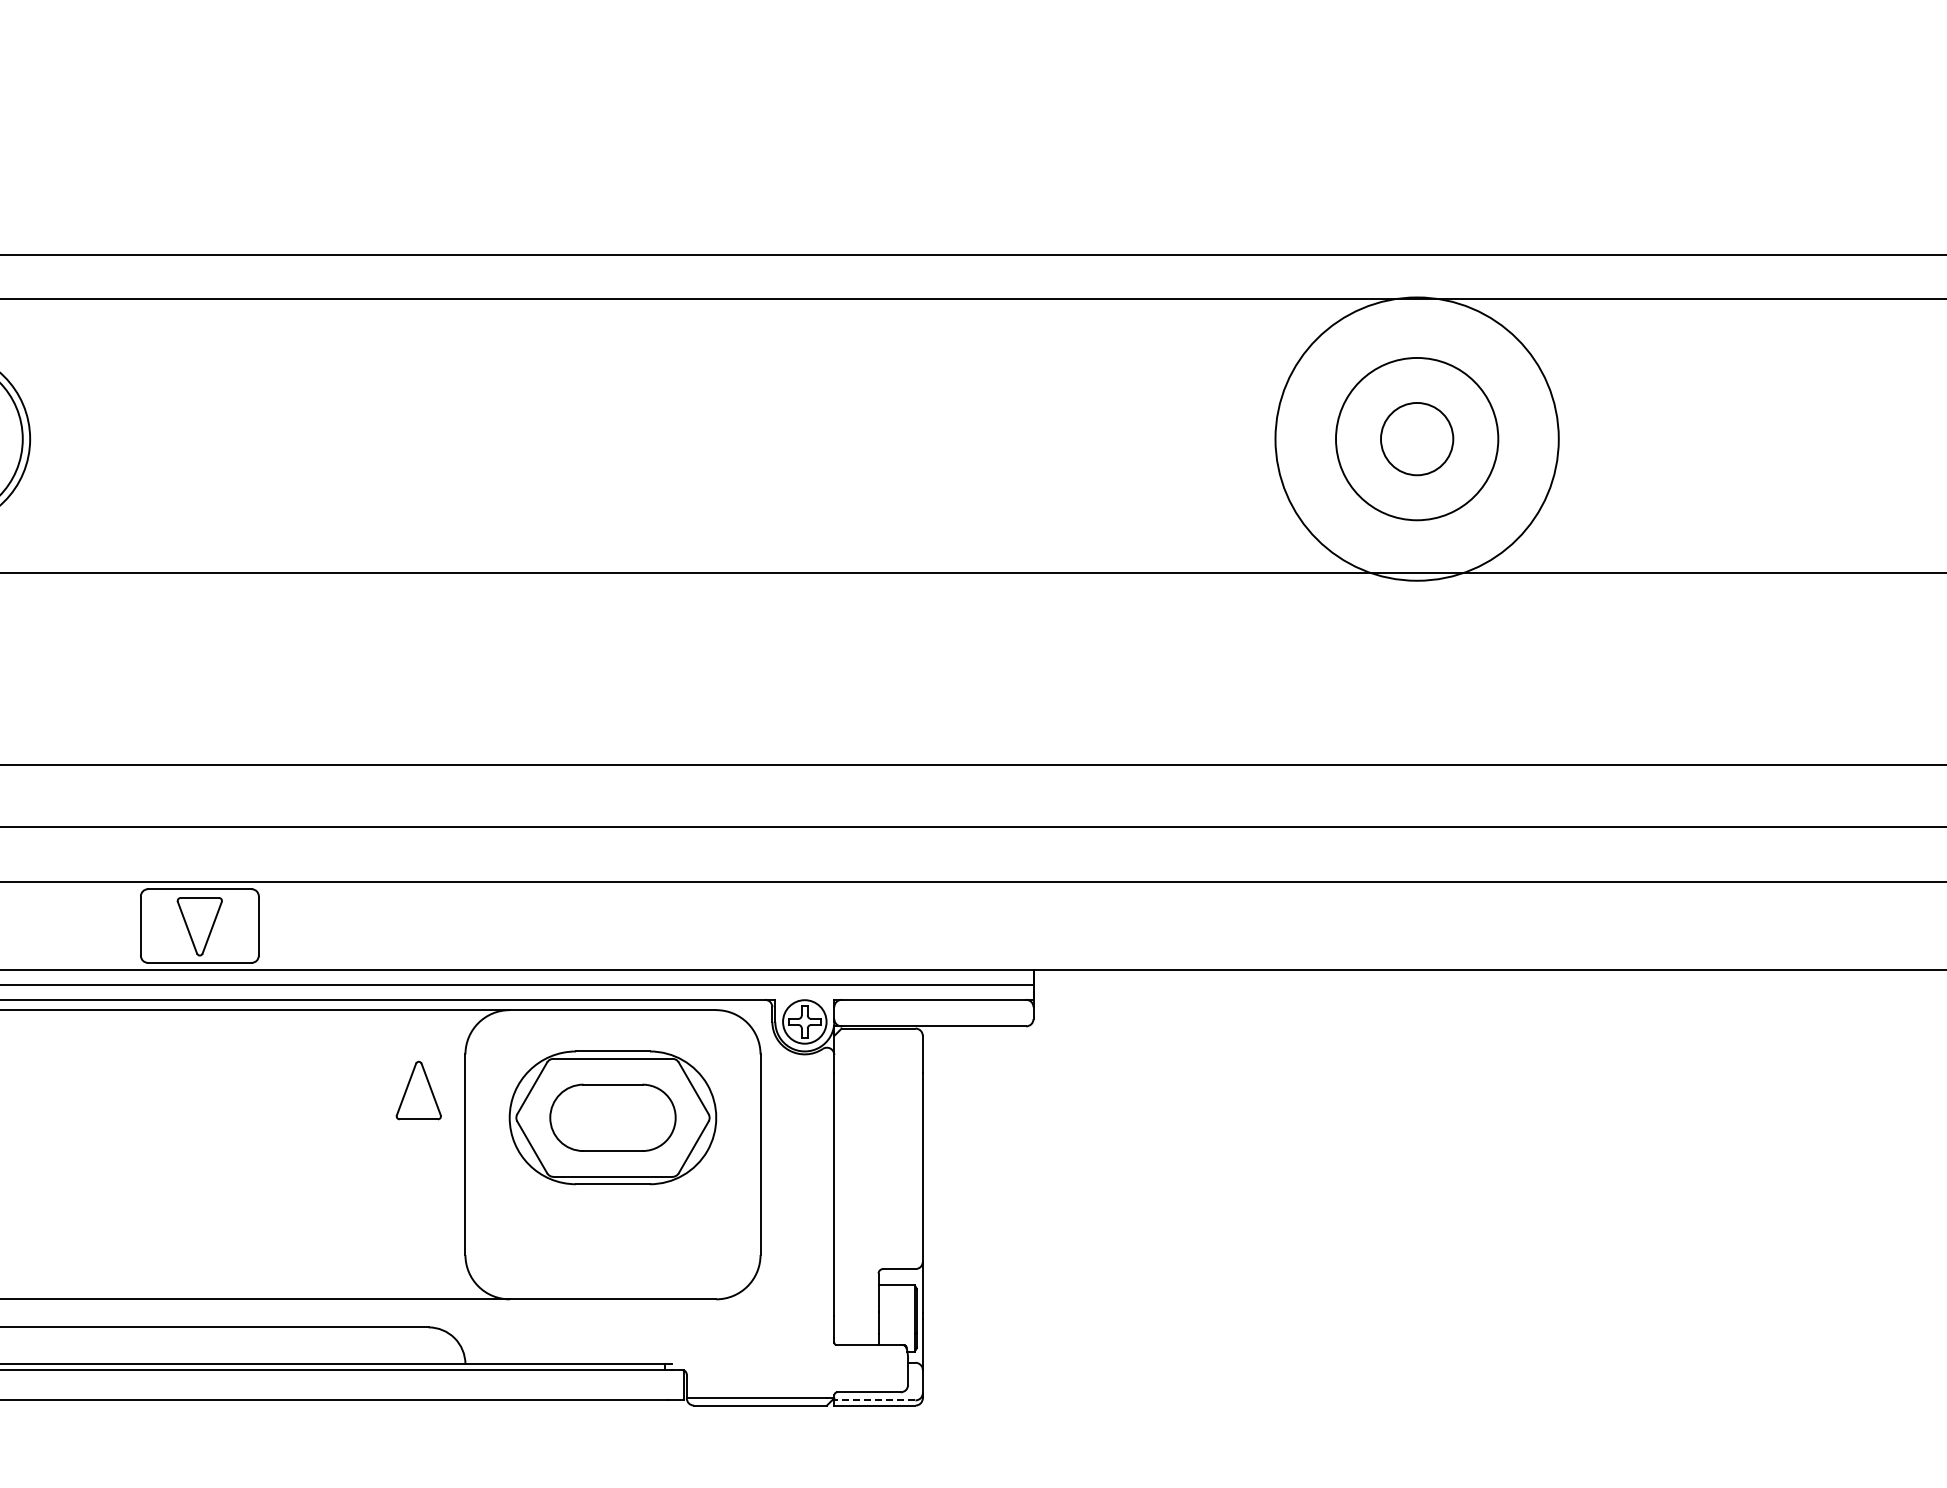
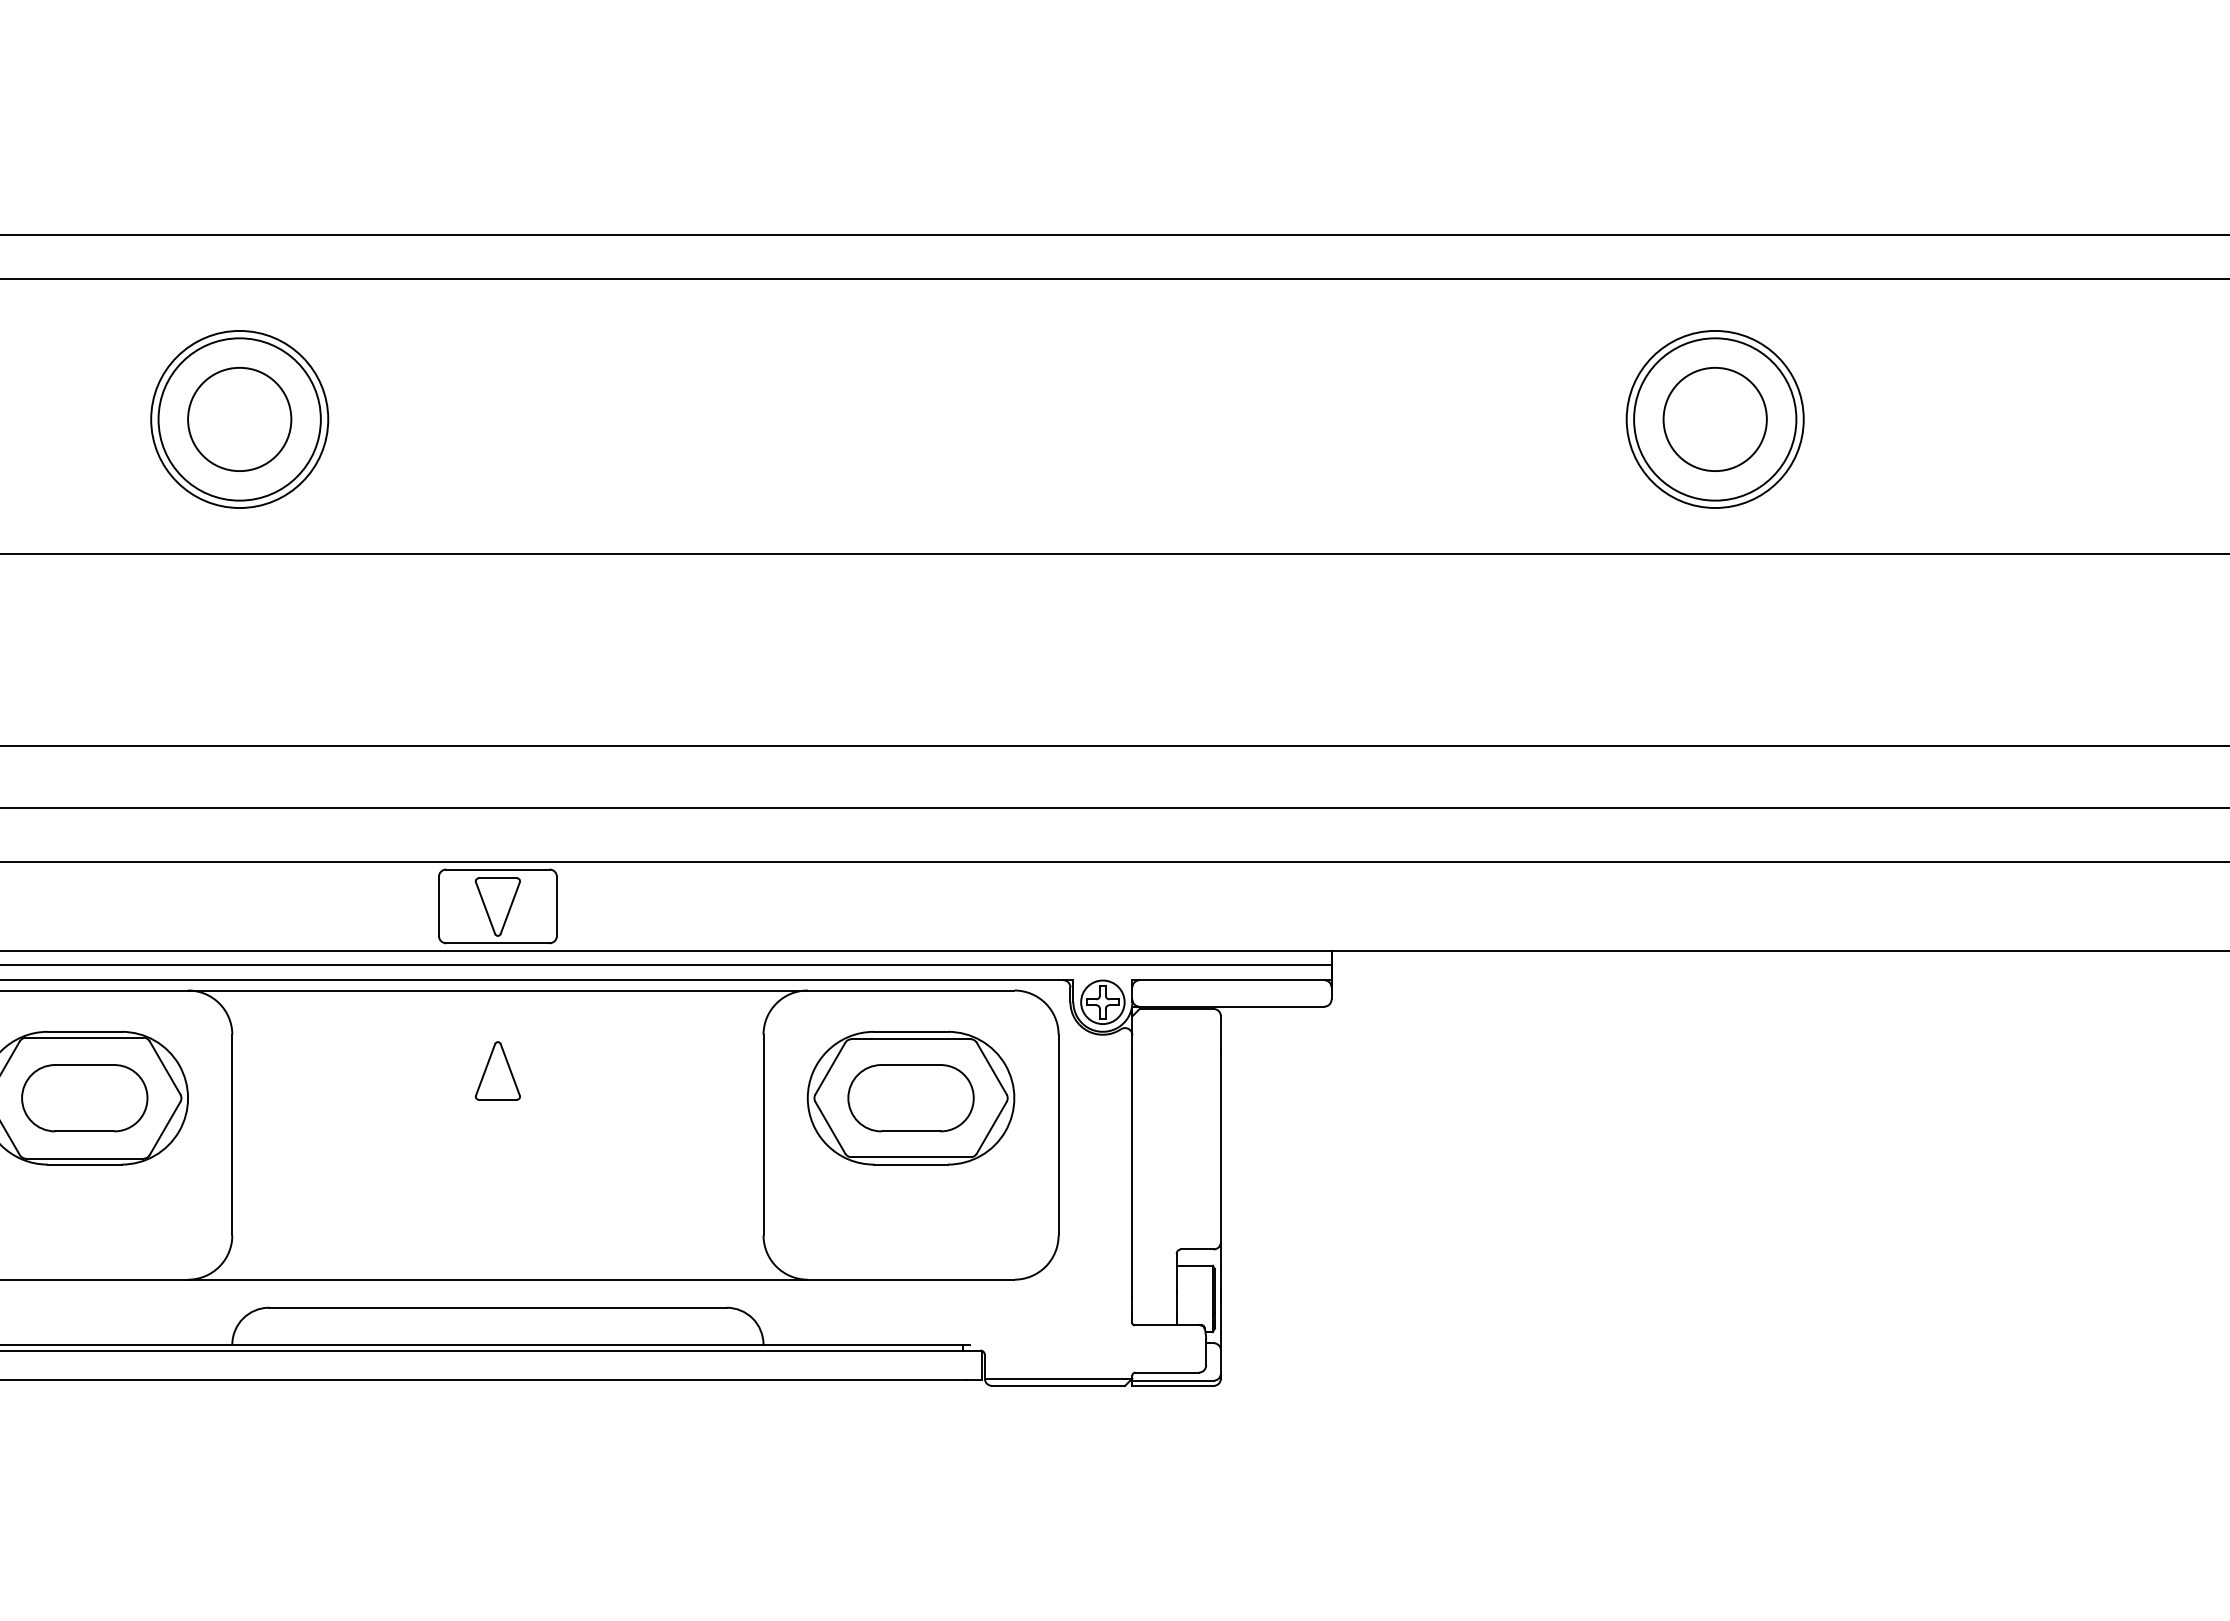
circle: (1416, 439) -> (1714, 419), size x0.62
circle: (1416, 439) -> (1714, 419), size x1.43
part: (418, 1090) -> (497, 1070), moved
line: (874, 1400) -> (1172, 1380), dashed -> solid

